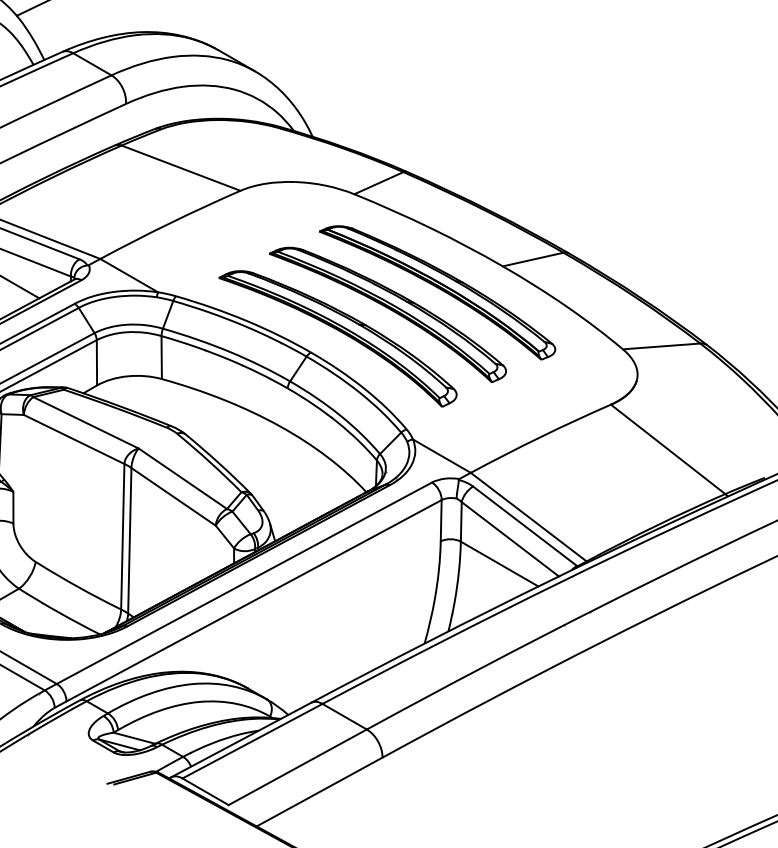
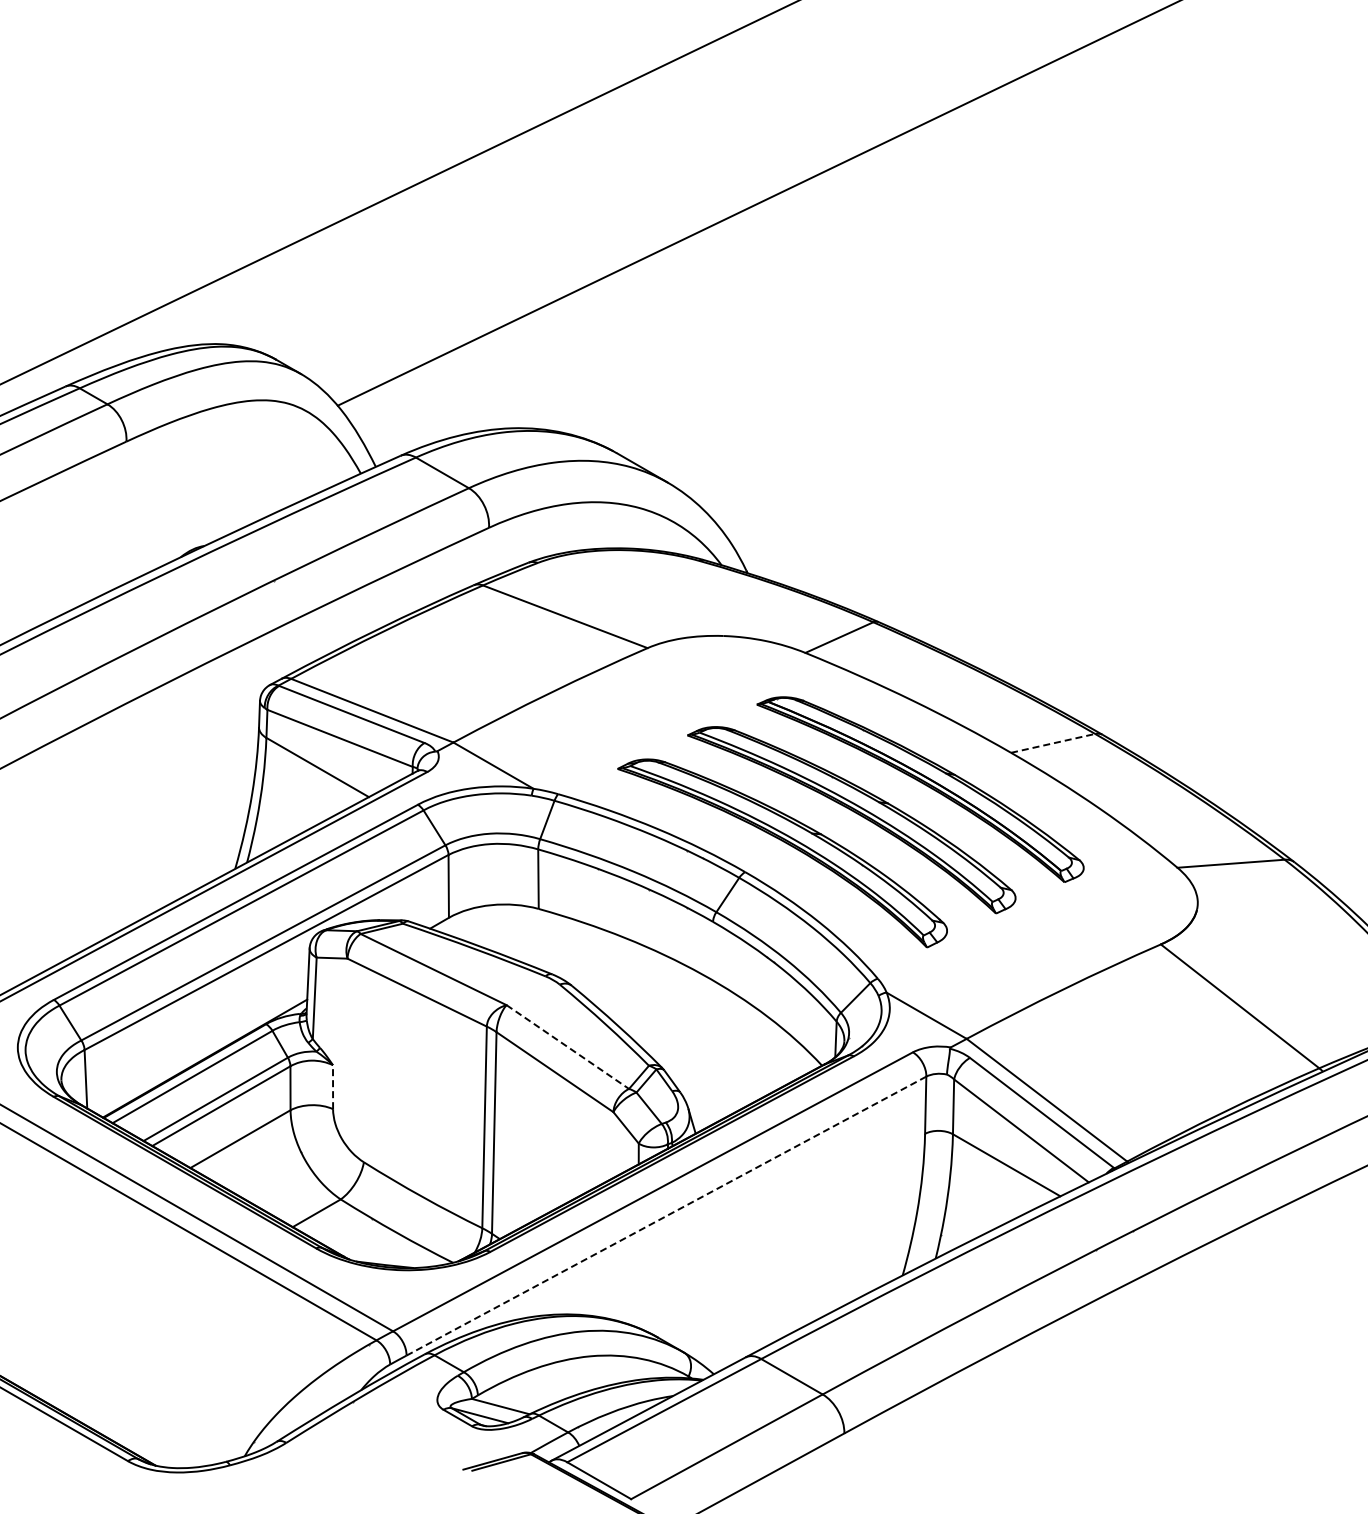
line: (533, 259) -> (1053, 743), solid -> dashed
line: (183, 479) -> (568, 1047), solid -> dashed
line: (13, 507) -> (333, 1087), solid -> dashed
line: (254, 601) -> (666, 1216), solid -> dashed

